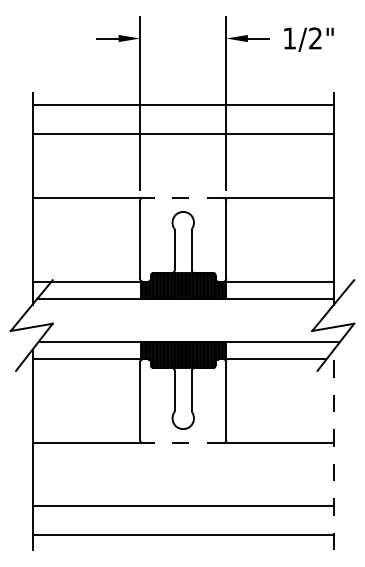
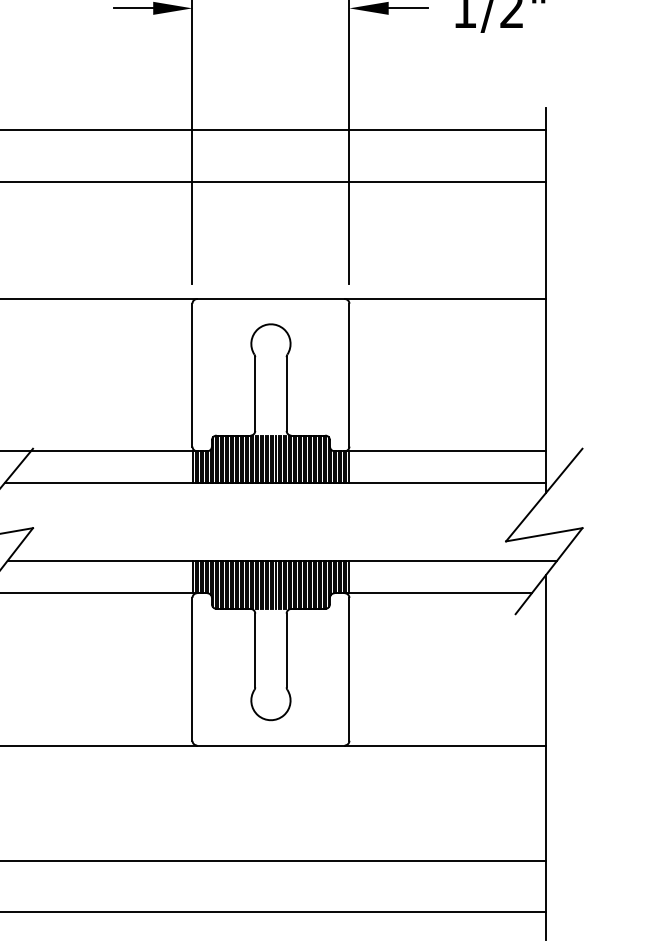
line: (182, 198) -> (269, 299), dashed -> solid
line: (182, 443) -> (269, 746), dashed -> solid
line: (334, 449) -> (546, 757), dashed -> solid

